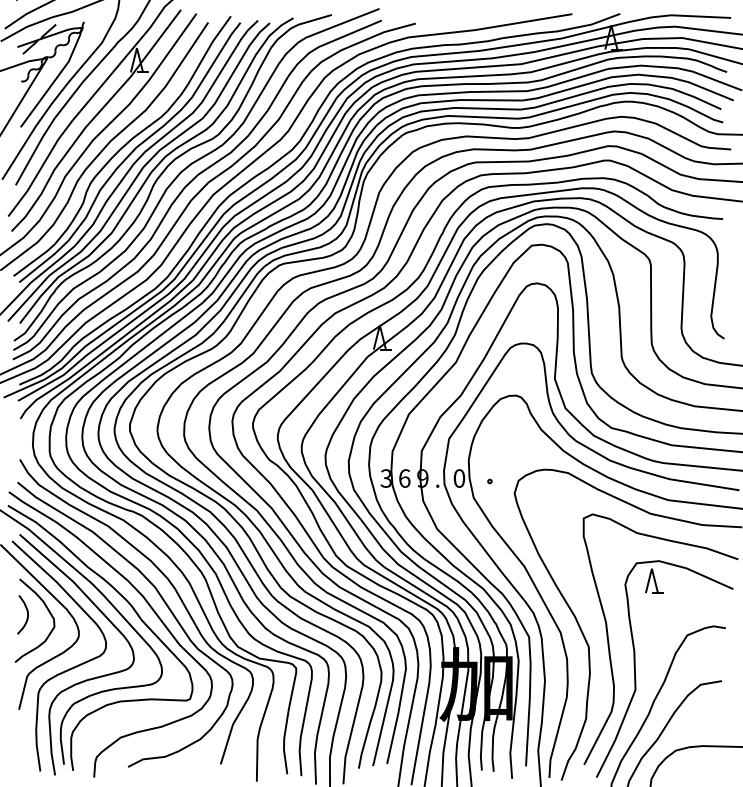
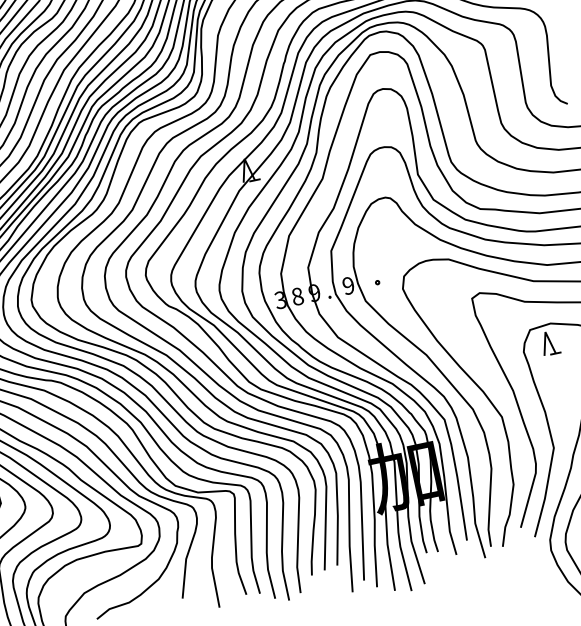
text: (404, 478) -> (297, 296), 6 -> 8
text: (459, 478) -> (348, 285), 0 -> 9

